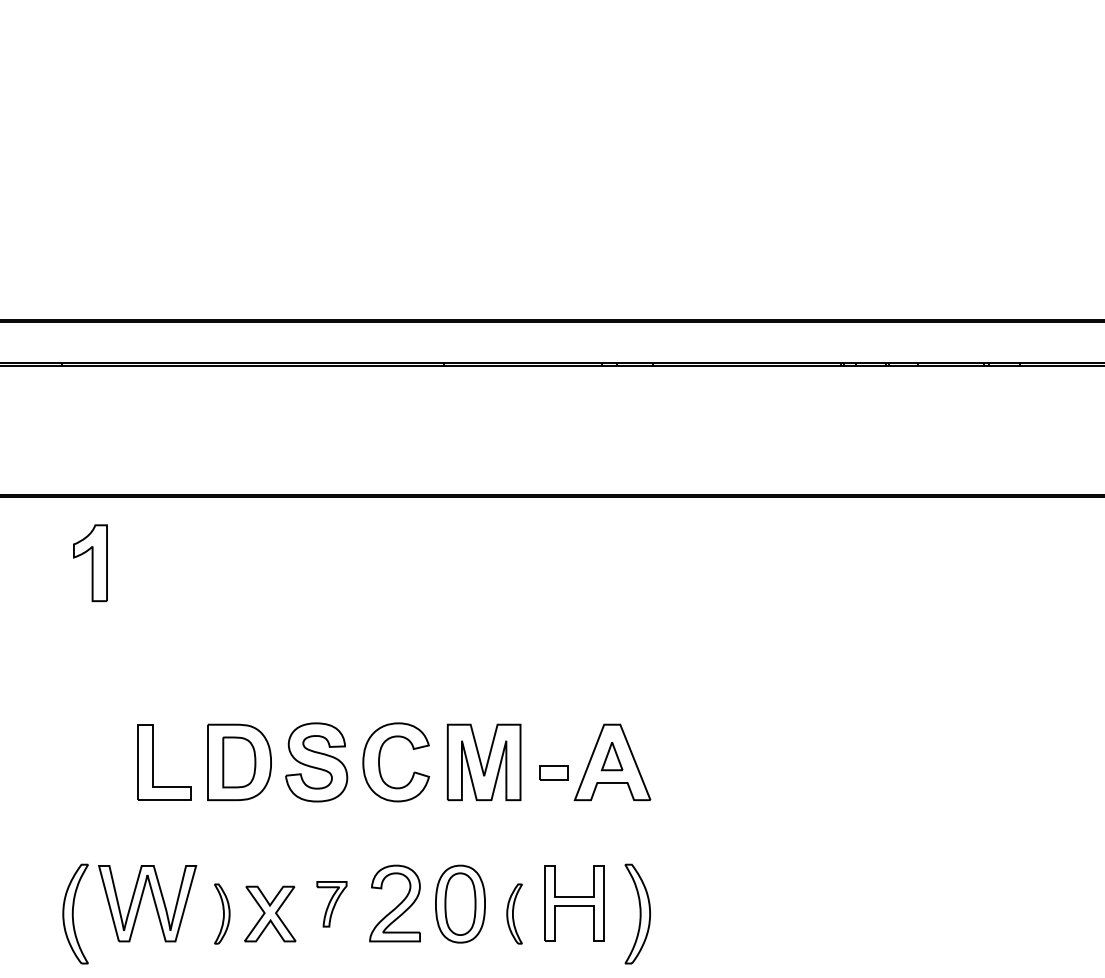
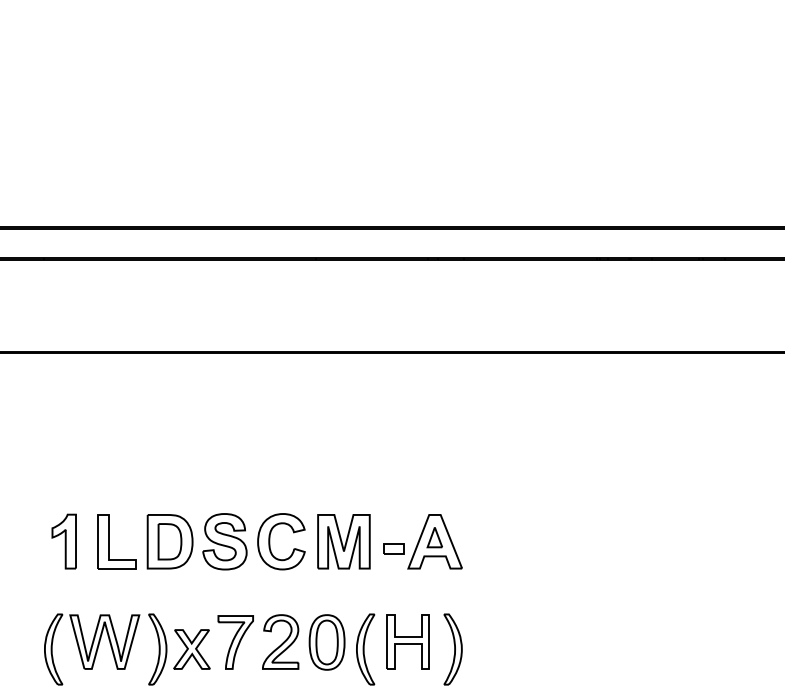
part: (90, 563) -> (64, 541), moved
part: (331, 904) -> (235, 642), size x1.67
part: (222, 913) -> (158, 649), size x1.67
part: (514, 913) -> (365, 649), size x1.67

